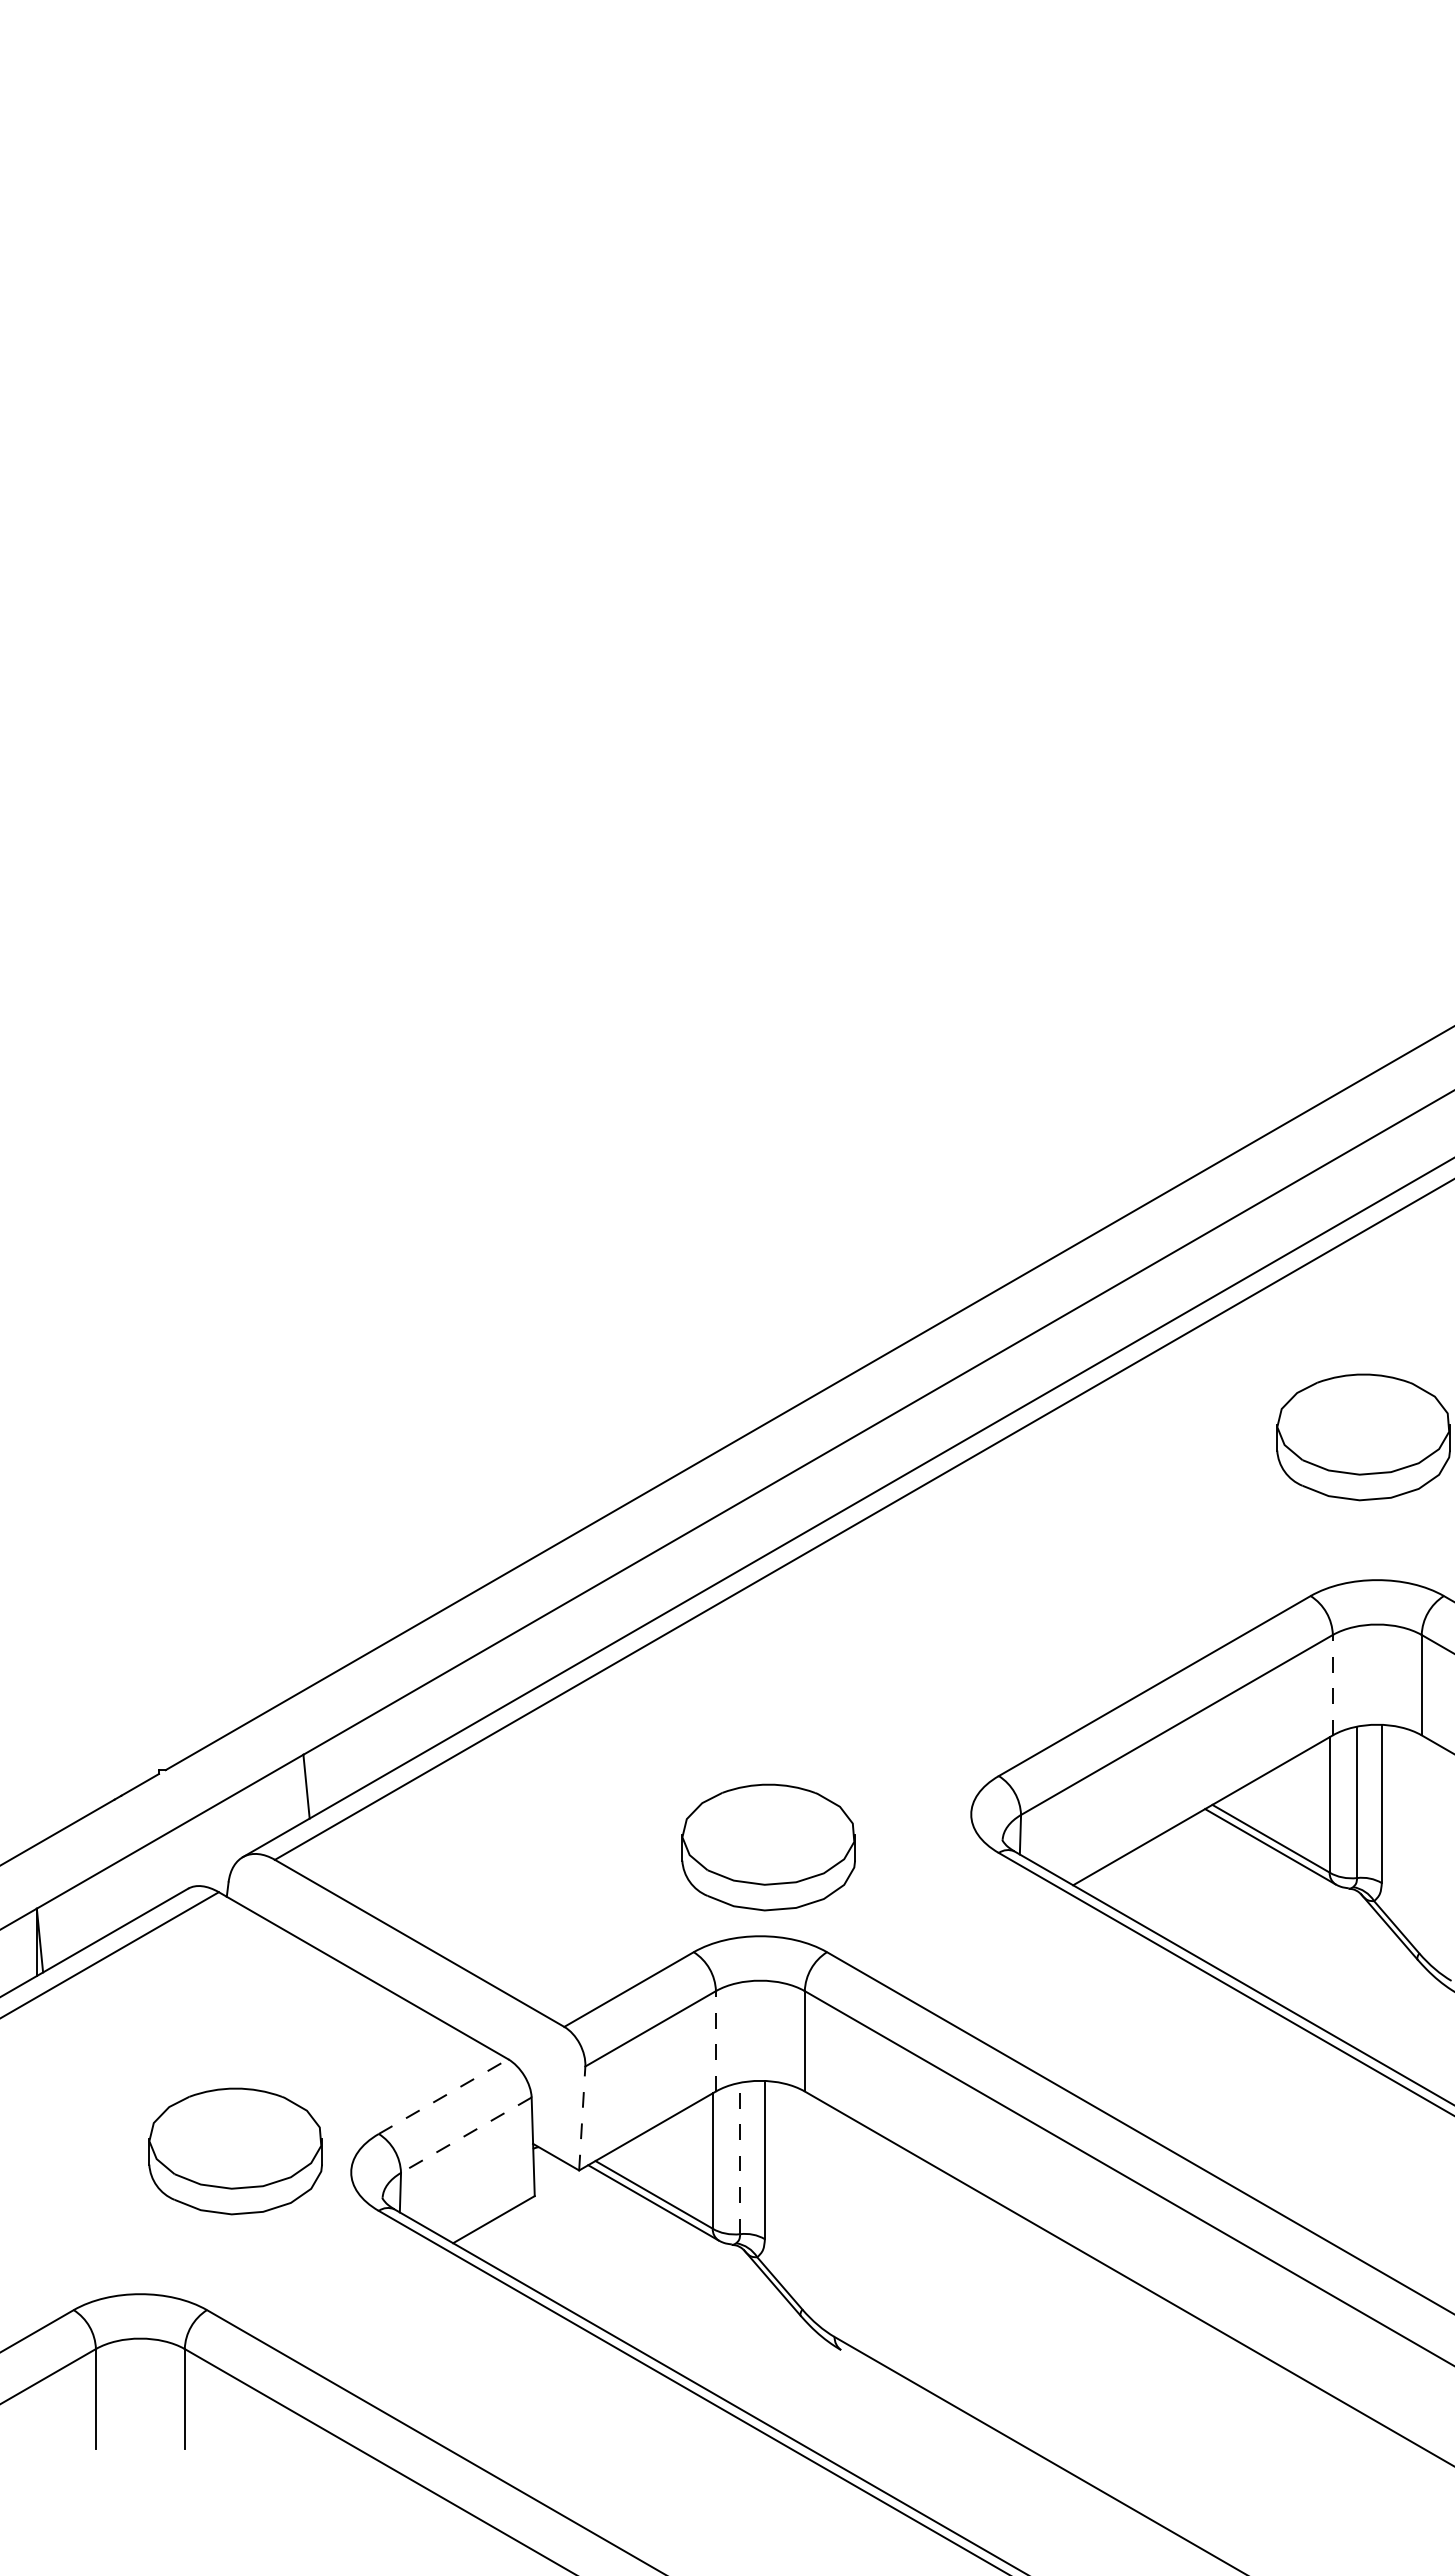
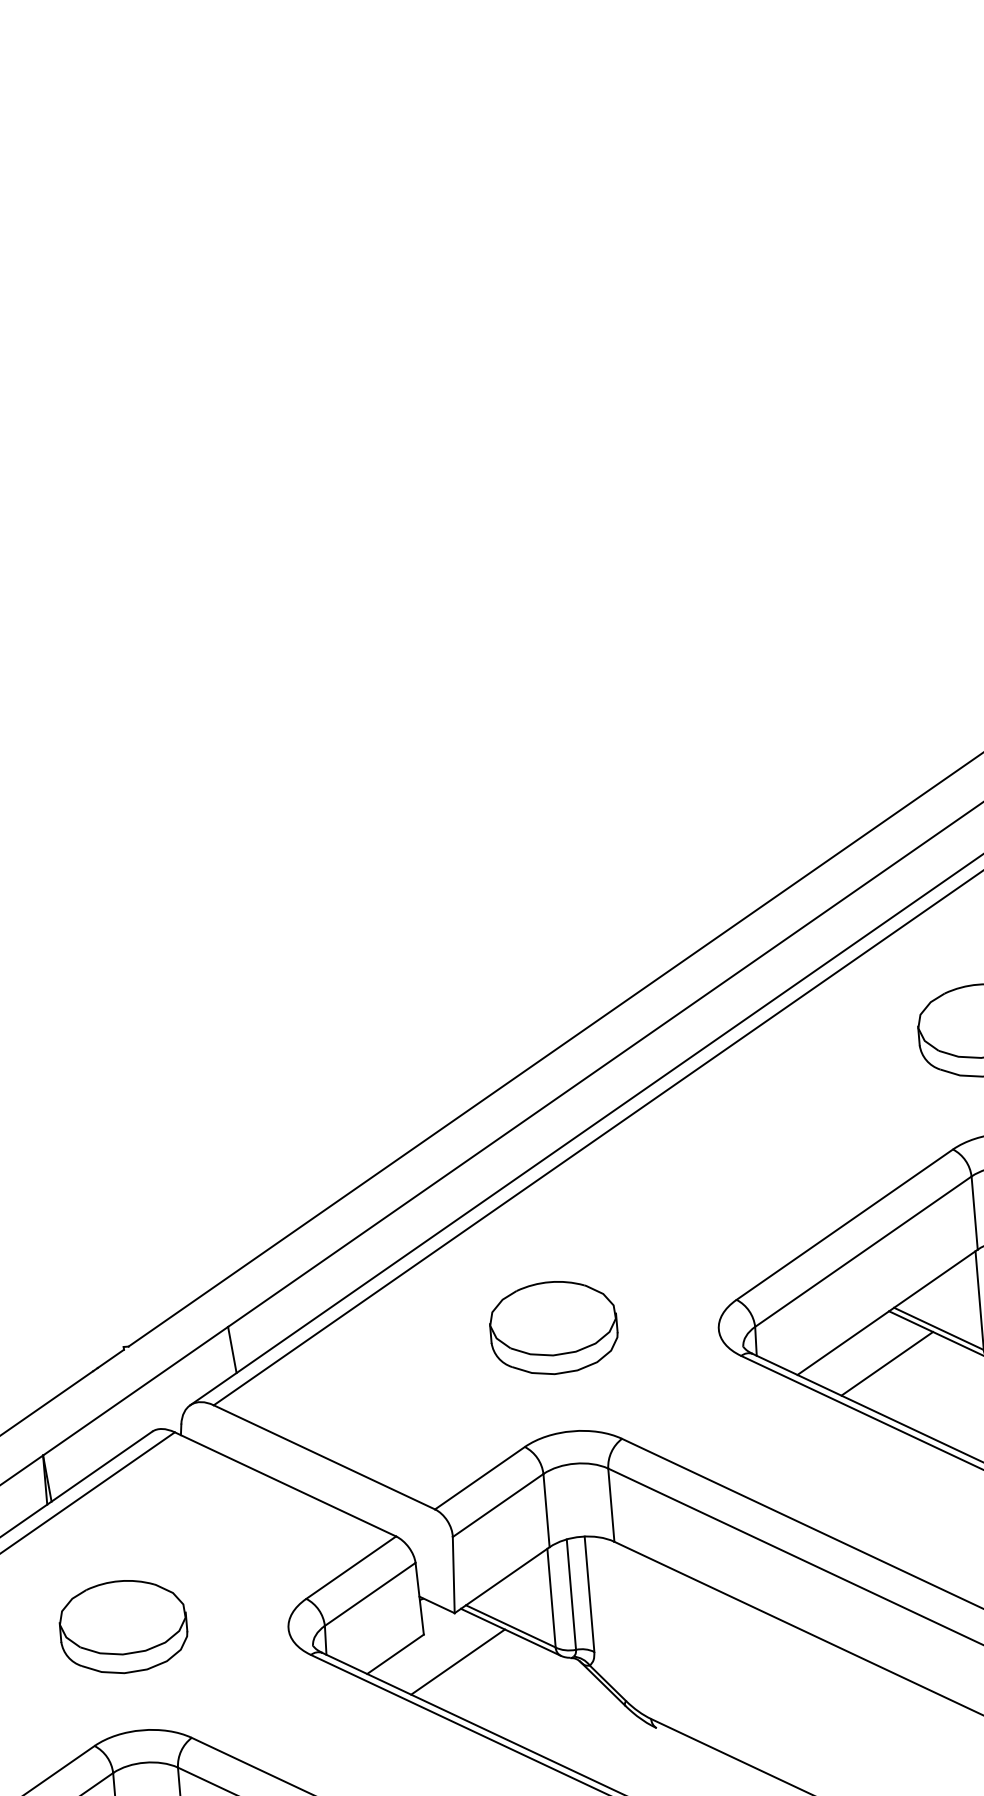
line: (1332, 1684) -> (974, 1212), dashed -> solid
part: (768, 1847) -> (553, 1328), moved
line: (1196, 1880) -> (887, 1363), added
line: (715, 2040) -> (546, 1510), dashed -> solid
line: (443, 2096) -> (351, 1567), dashed -> solid
line: (582, 2117) -> (453, 1574), dashed -> solid
line: (465, 2135) -> (369, 1594), dashed -> solid
part: (235, 2151) -> (123, 1627), moved
line: (740, 2158) -> (571, 1594), dashed -> solid
line: (577, 2237) -> (457, 1662), added

